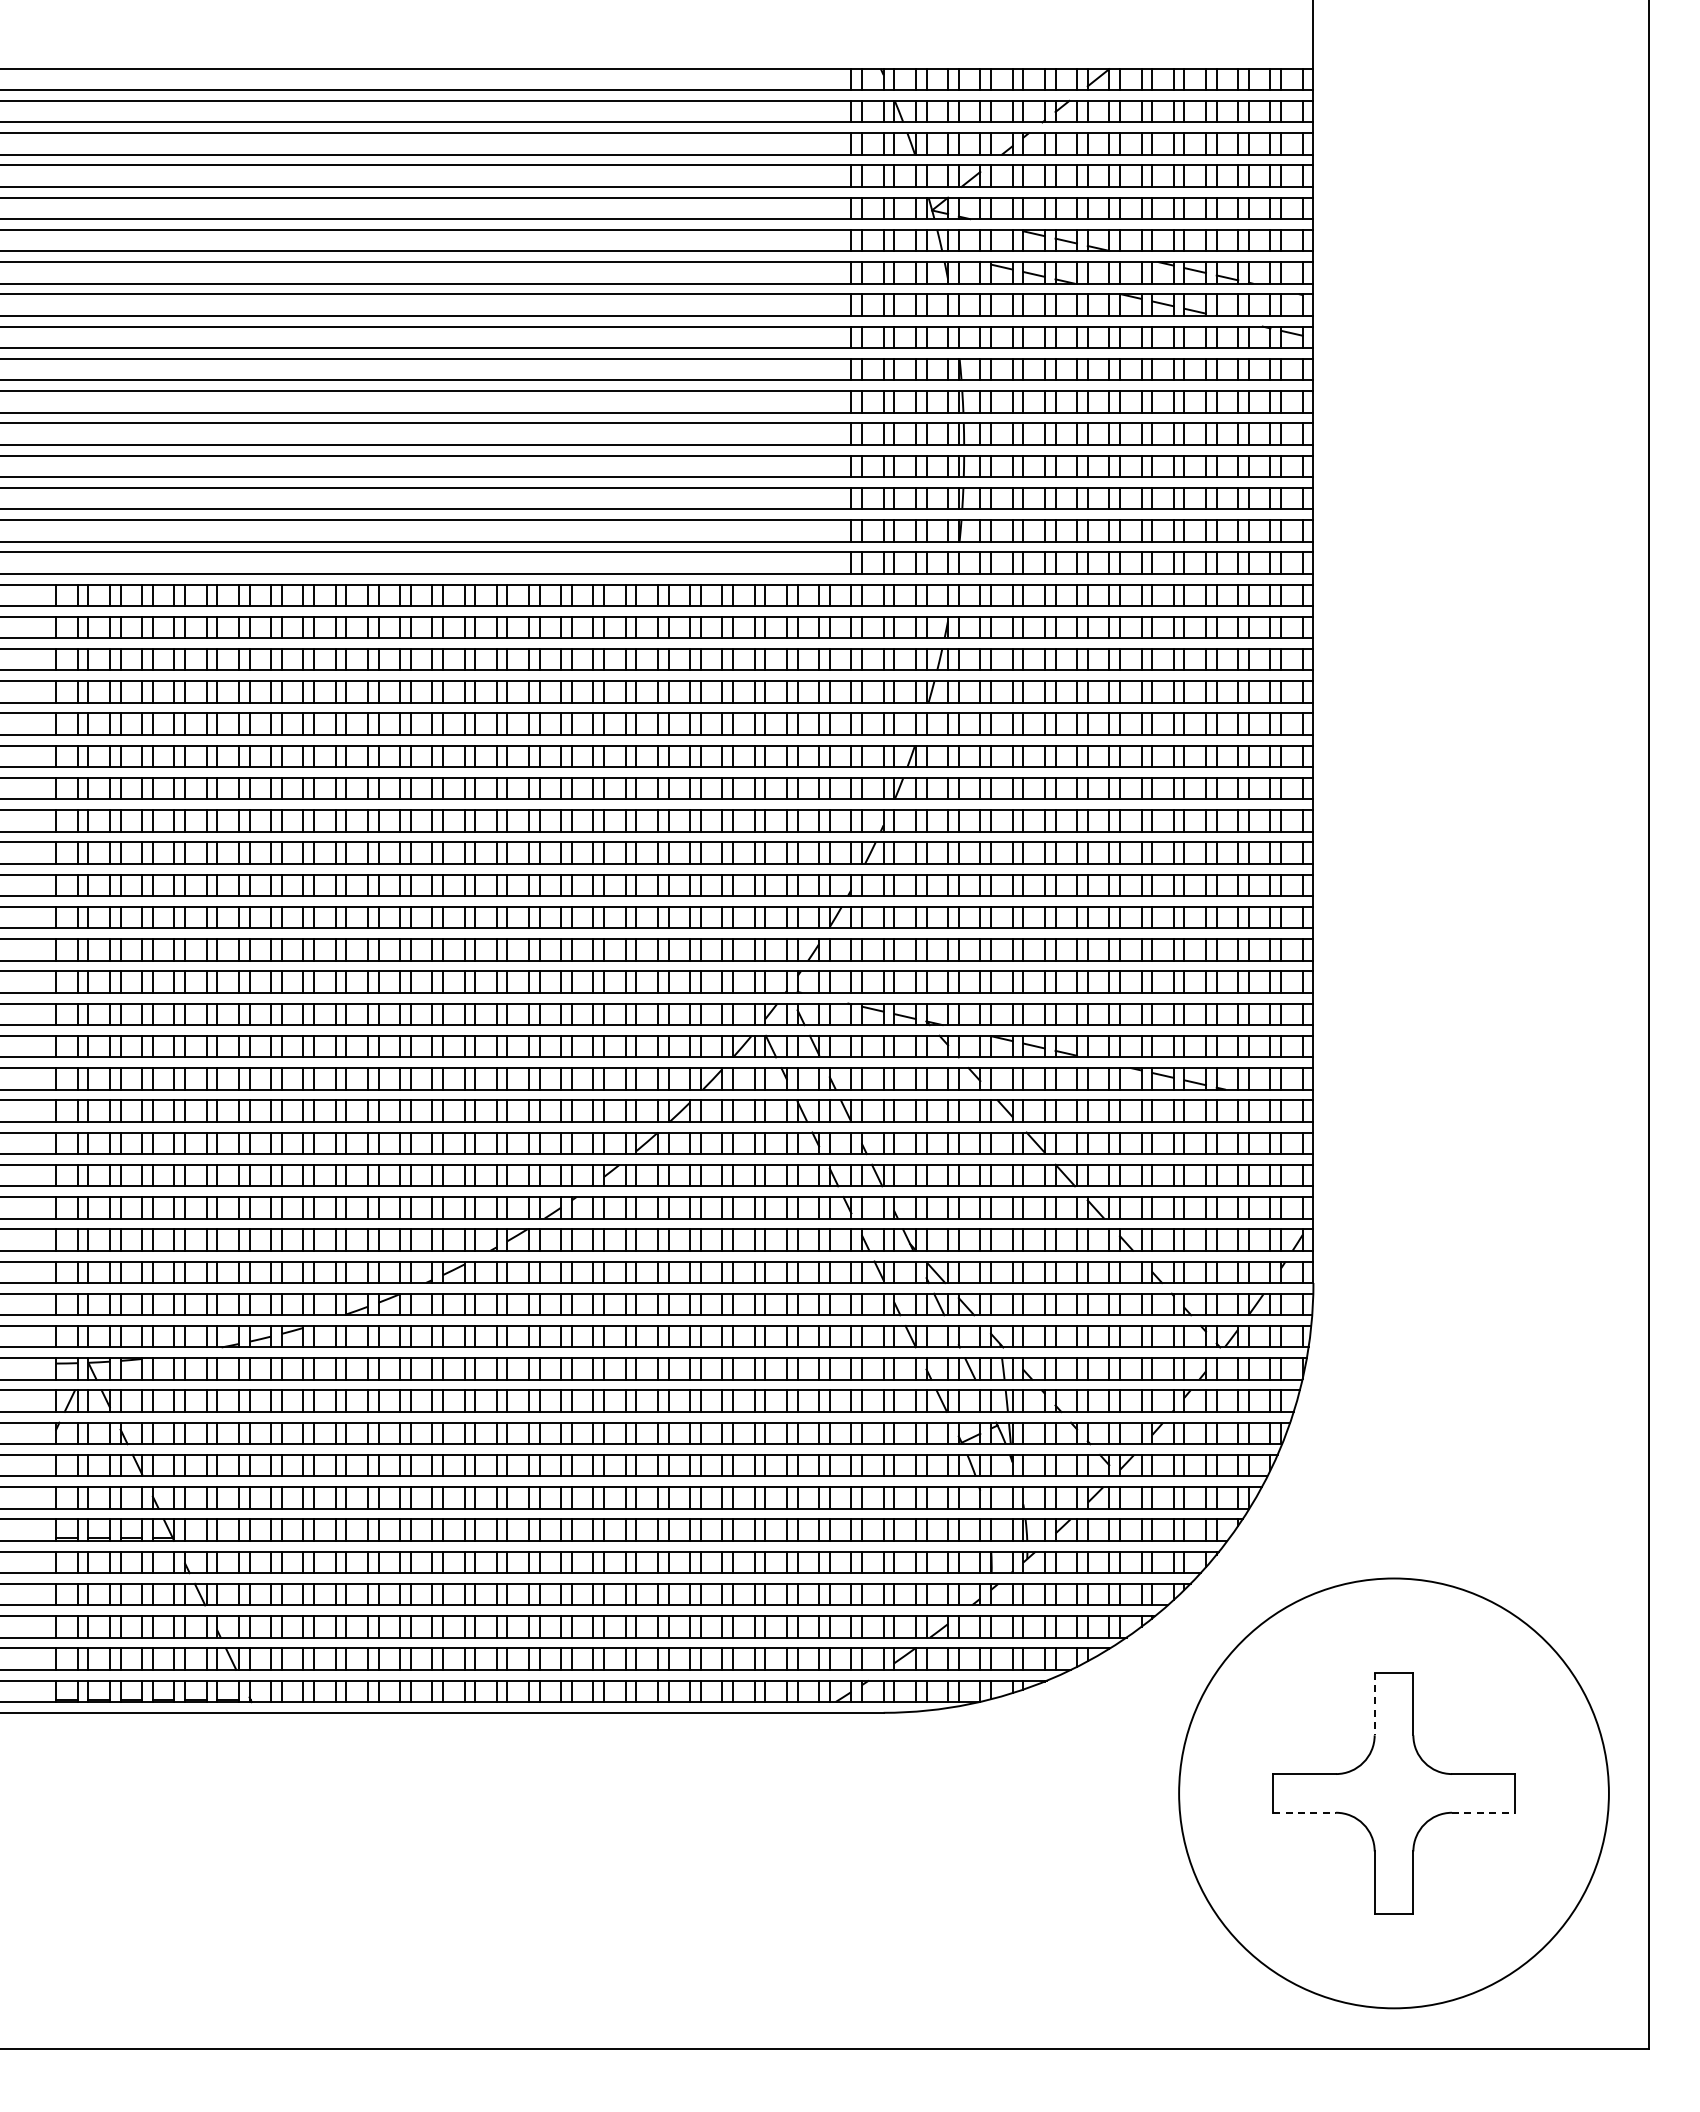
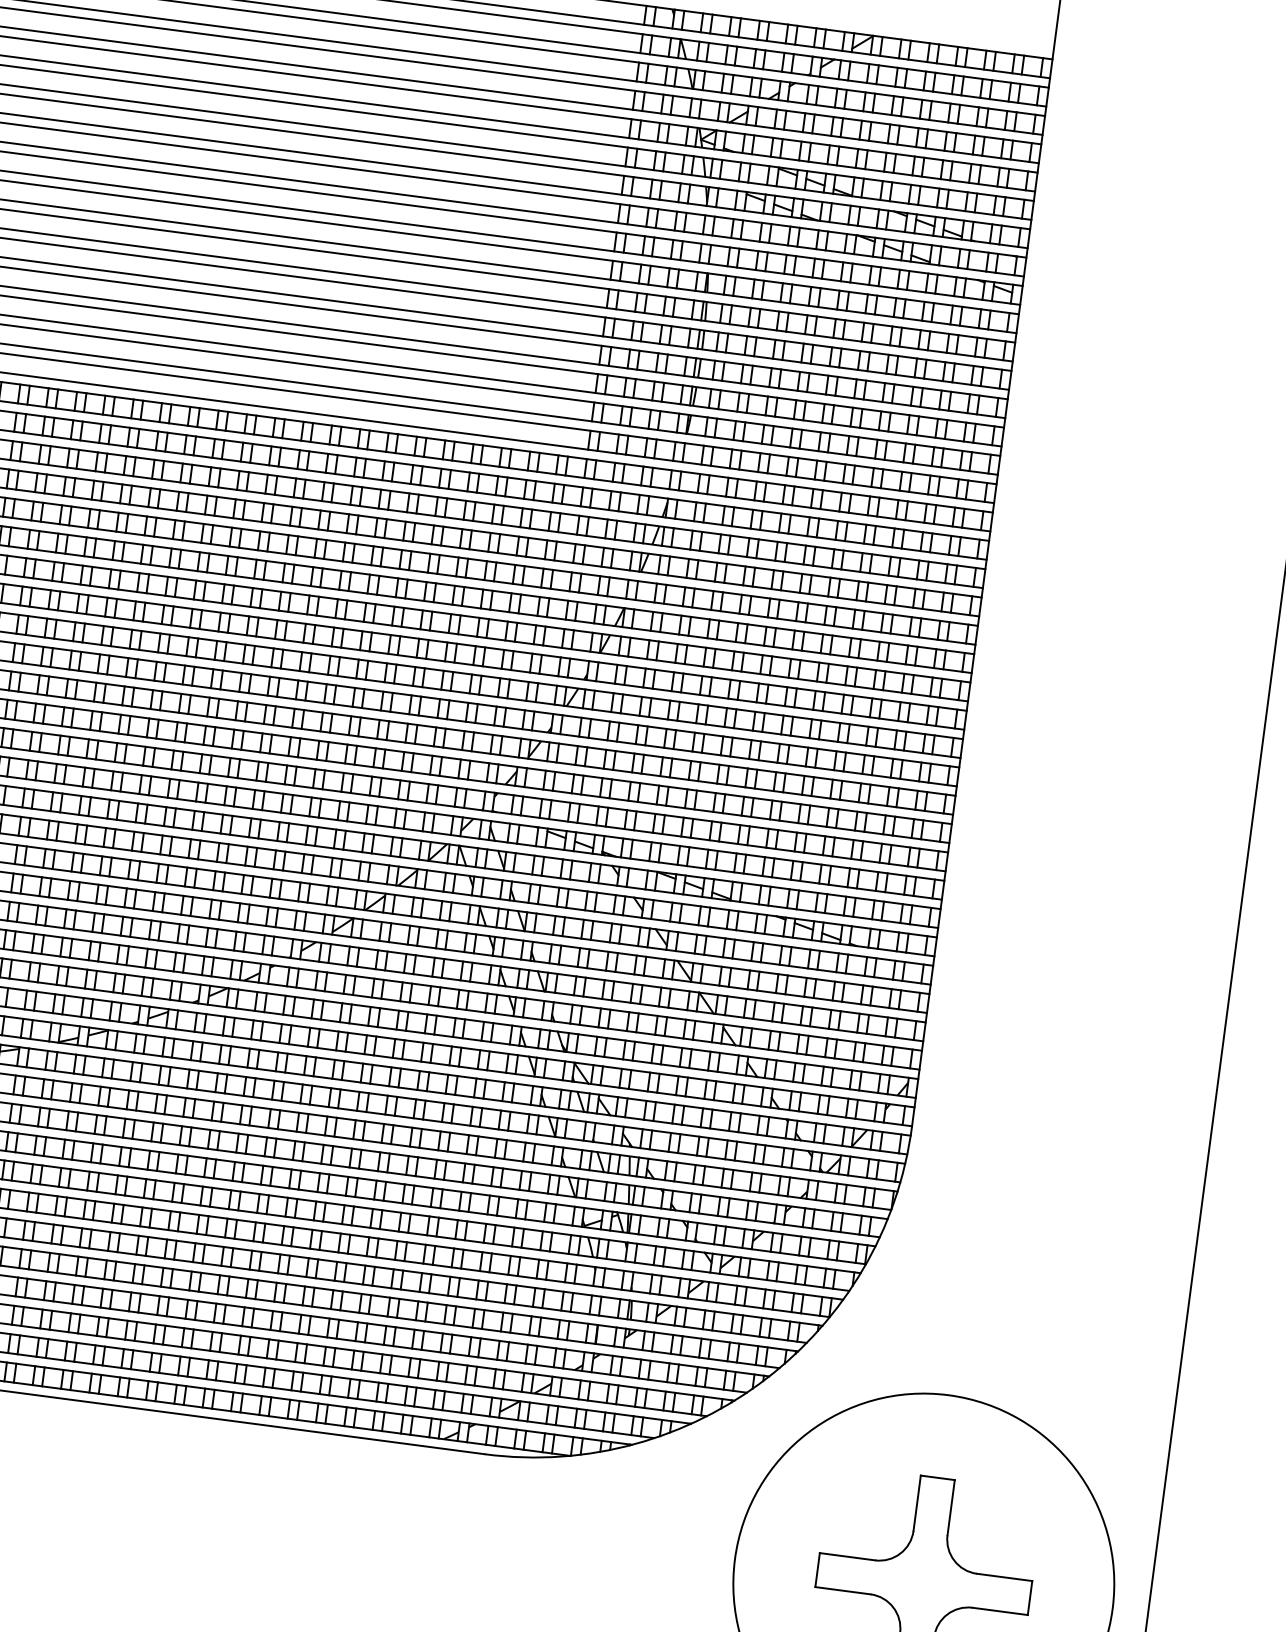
line: (1374, 1704) -> (916, 1503), dashed -> solid
line: (1305, 1812) -> (843, 1590), dashed -> solid
line: (1483, 1812) -> (1000, 1611), dashed -> solid

